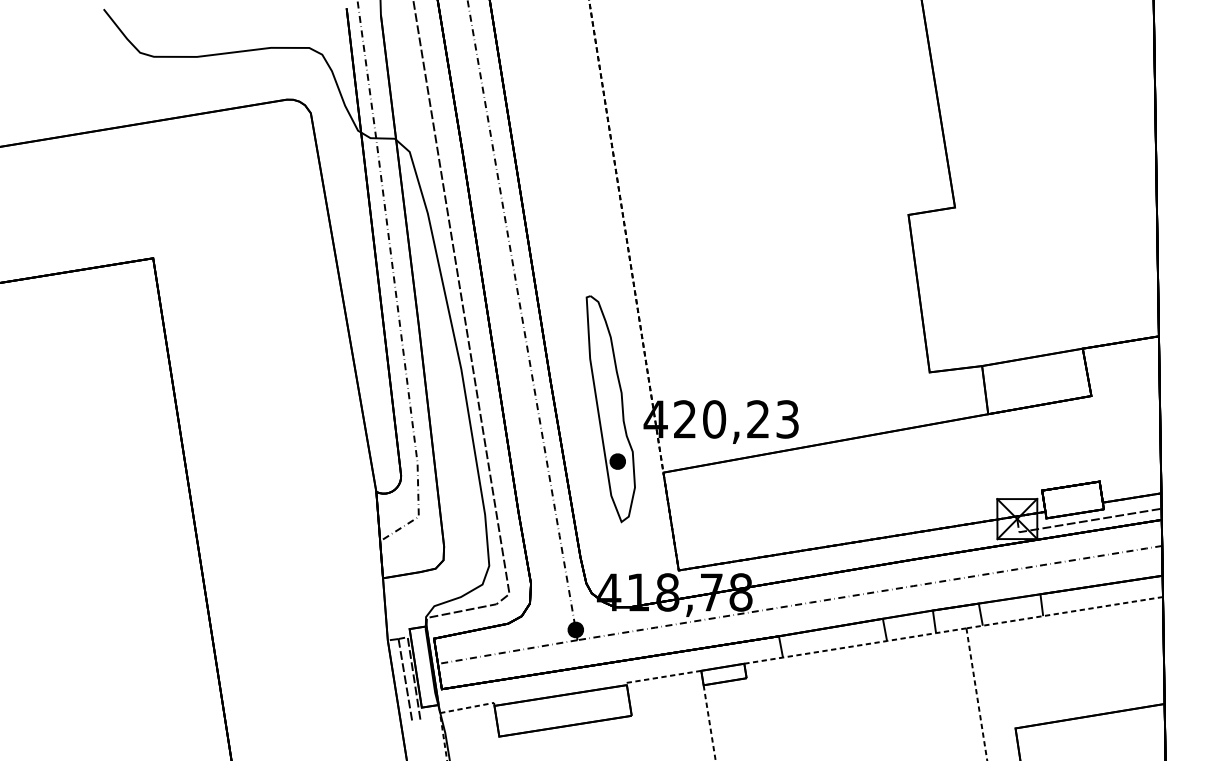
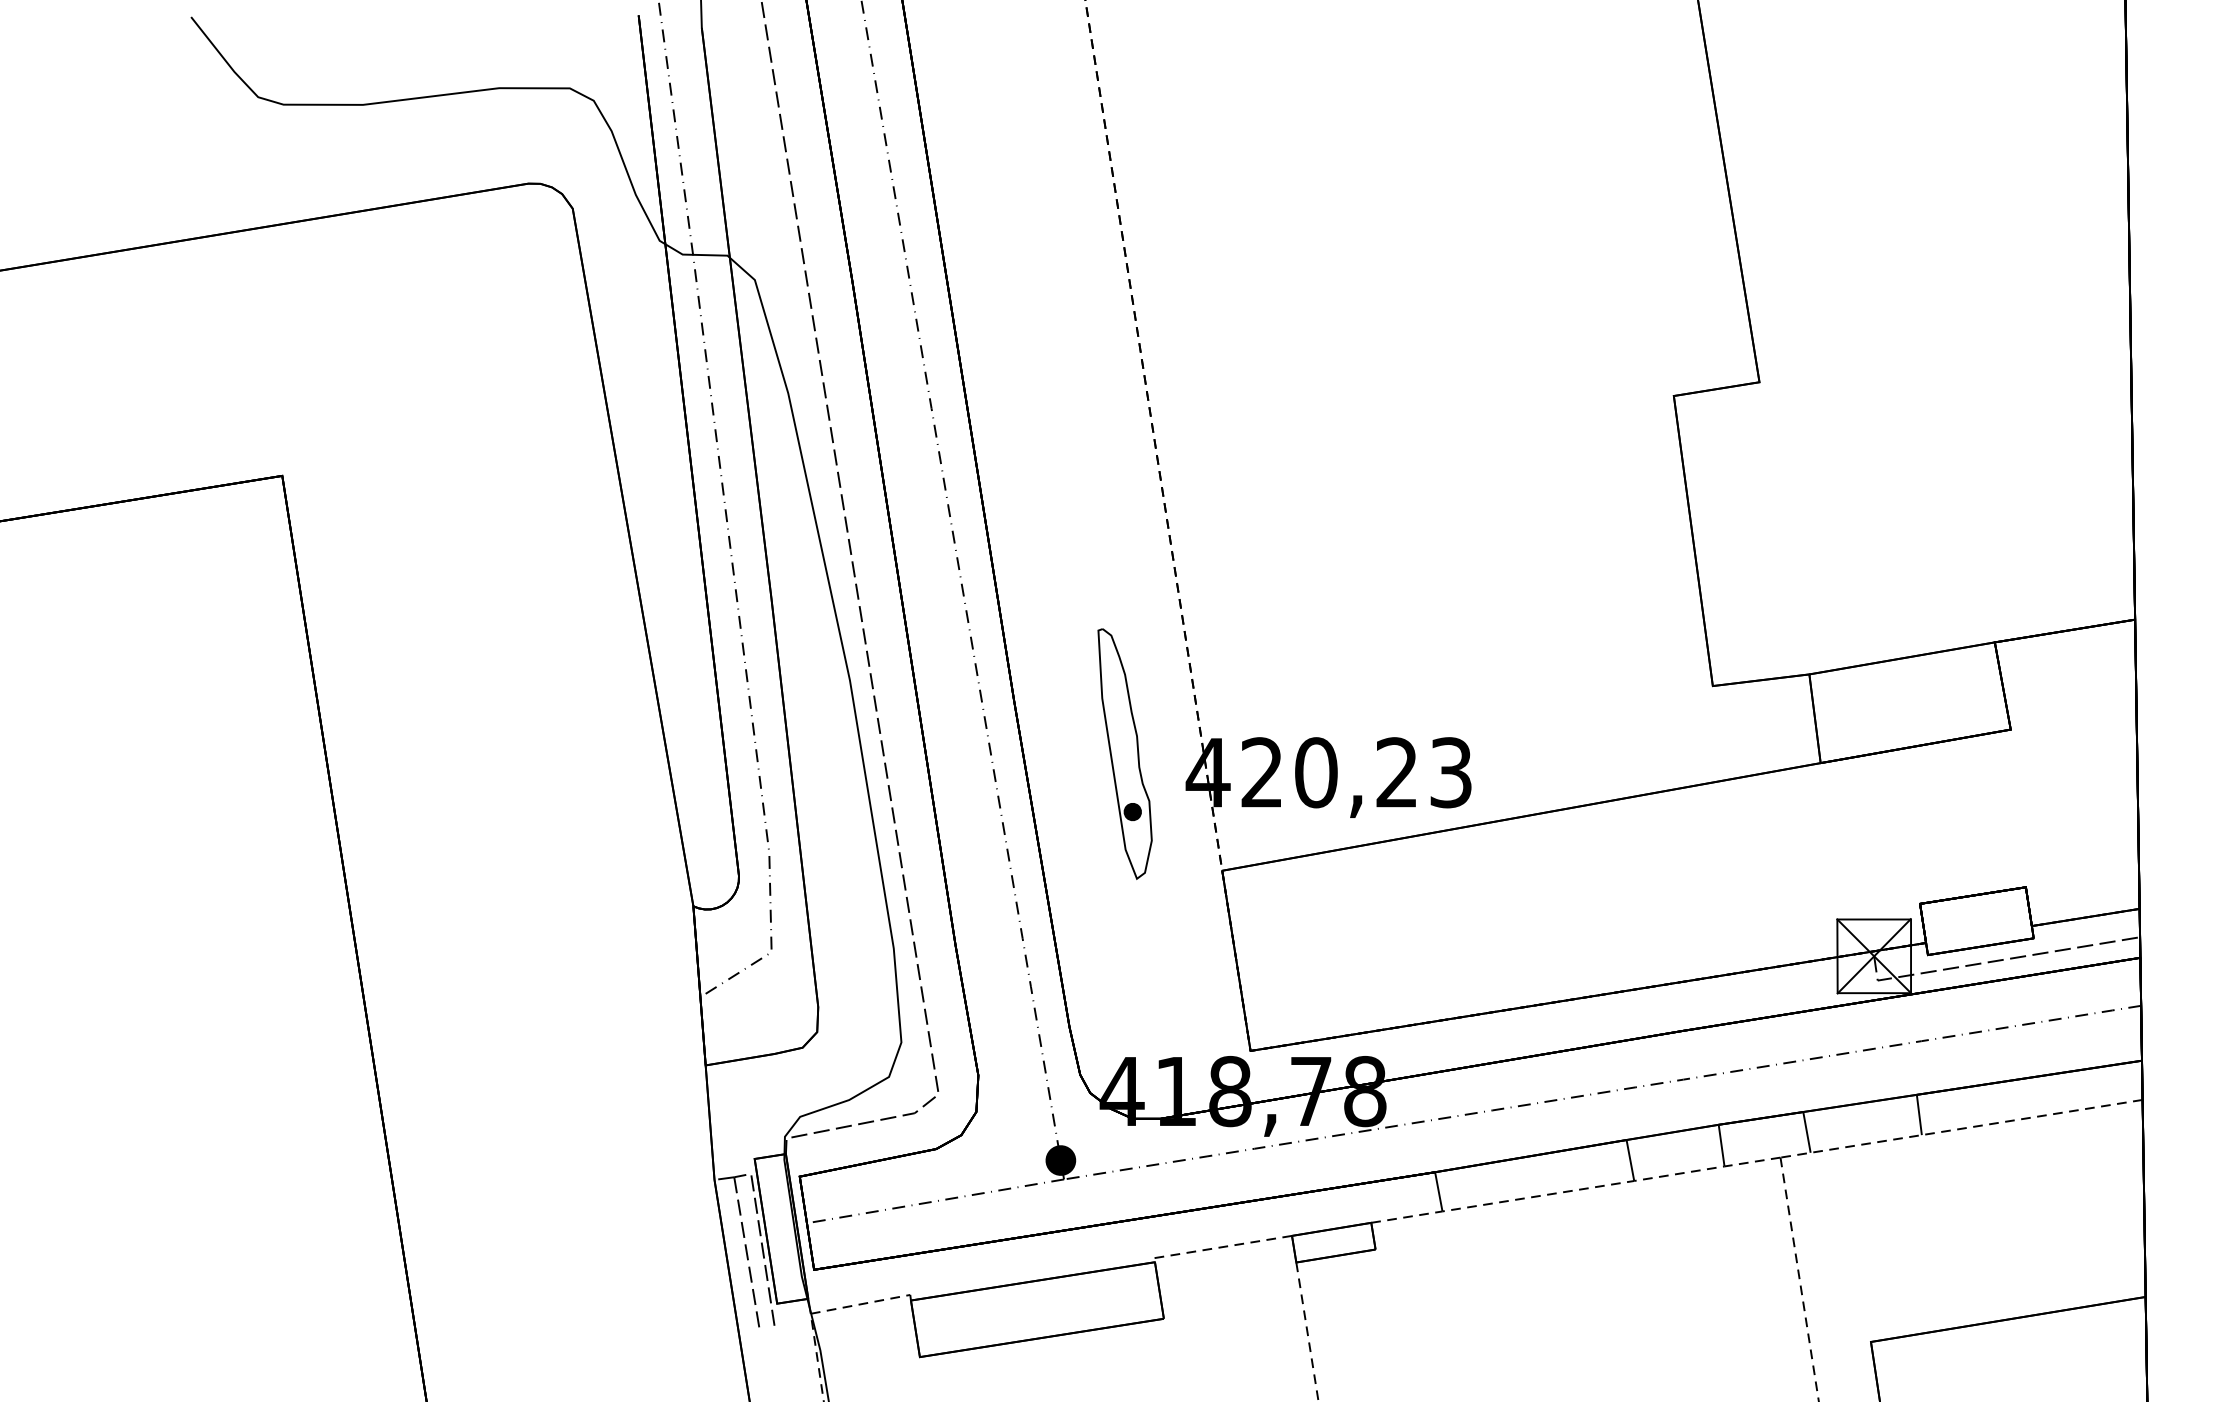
part: (610, 409) -> (1124, 754), size x0.6

